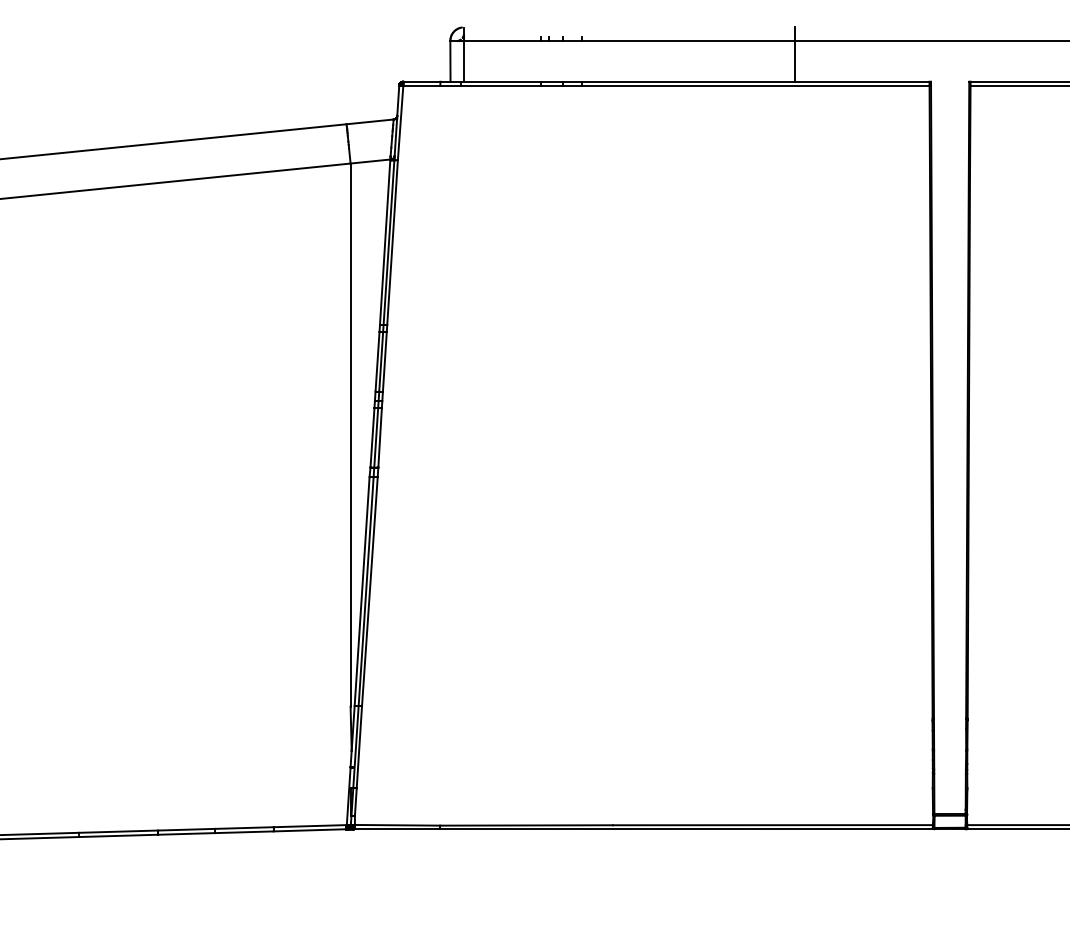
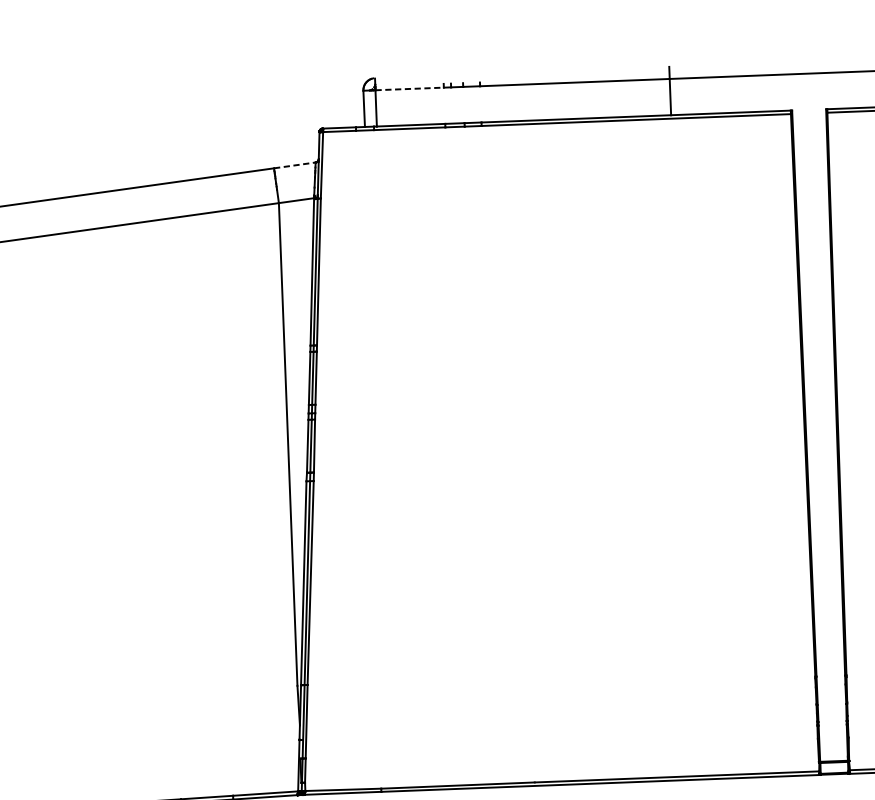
line: (502, 40) -> (409, 88), solid -> dashed
line: (370, 121) -> (295, 165), solid -> dashed

